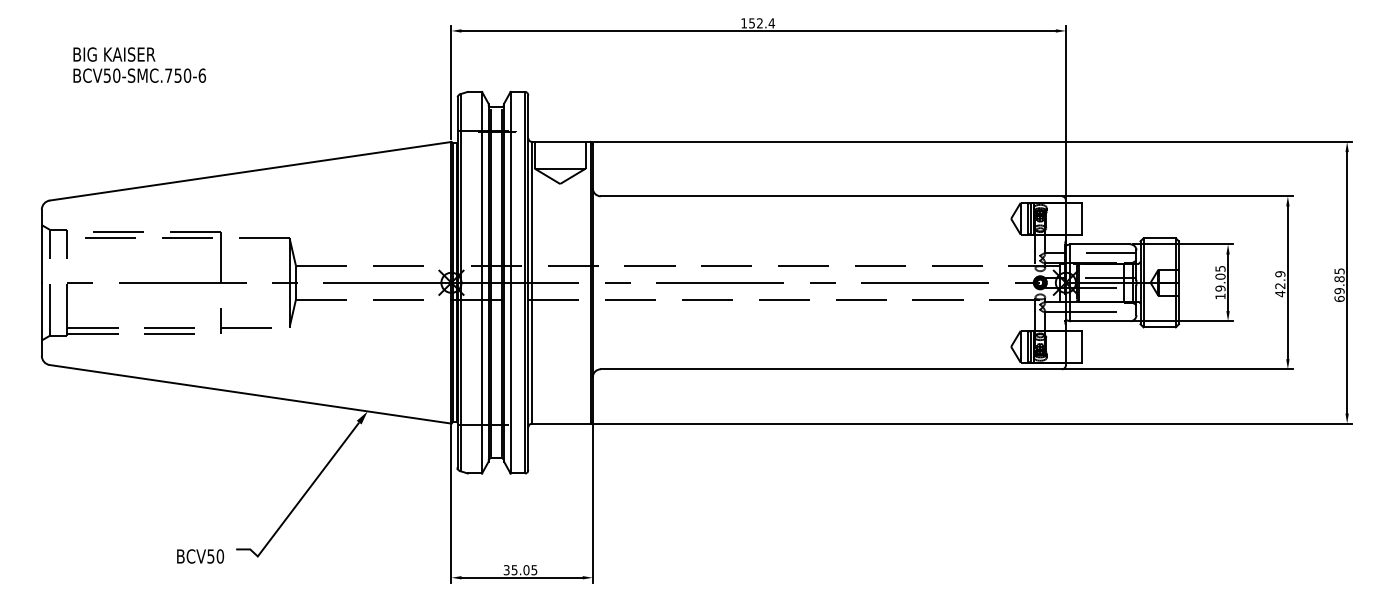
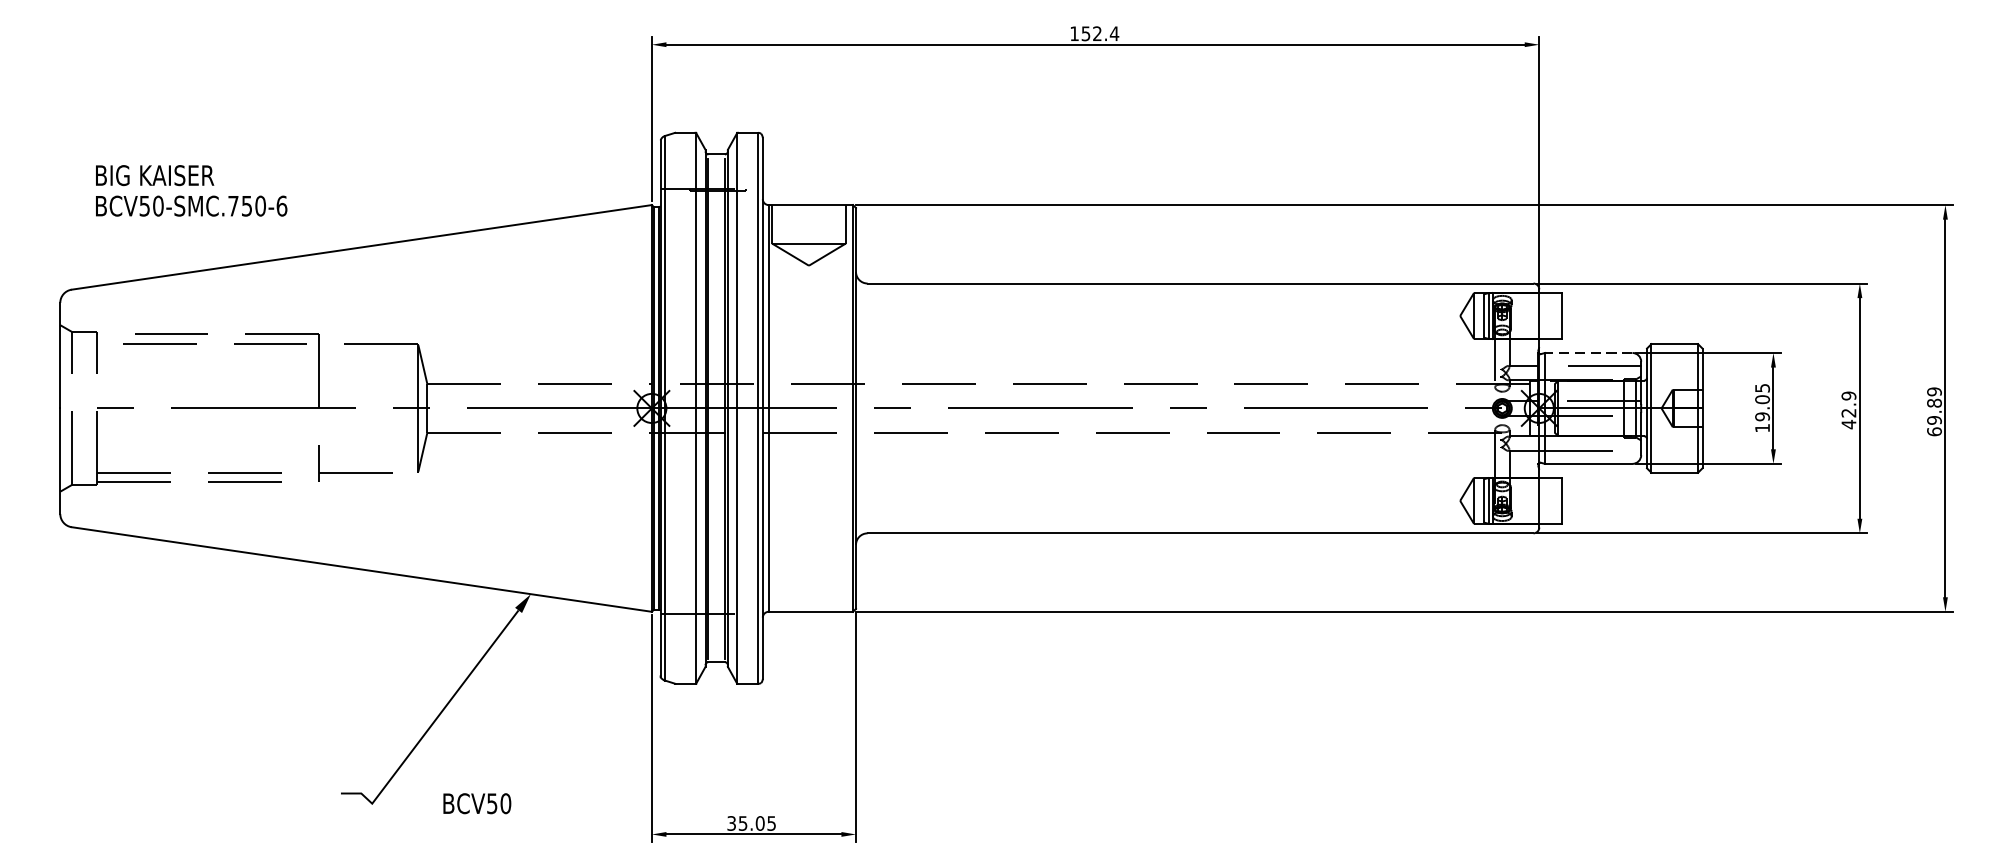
text: (139, 64) -> (191, 189), moved
line: (1099, 244) -> (1587, 353), solid -> dashed
text: (1339, 271) -> (1934, 392), 69.85 -> 69.89
text: (200, 556) -> (477, 803), moved

